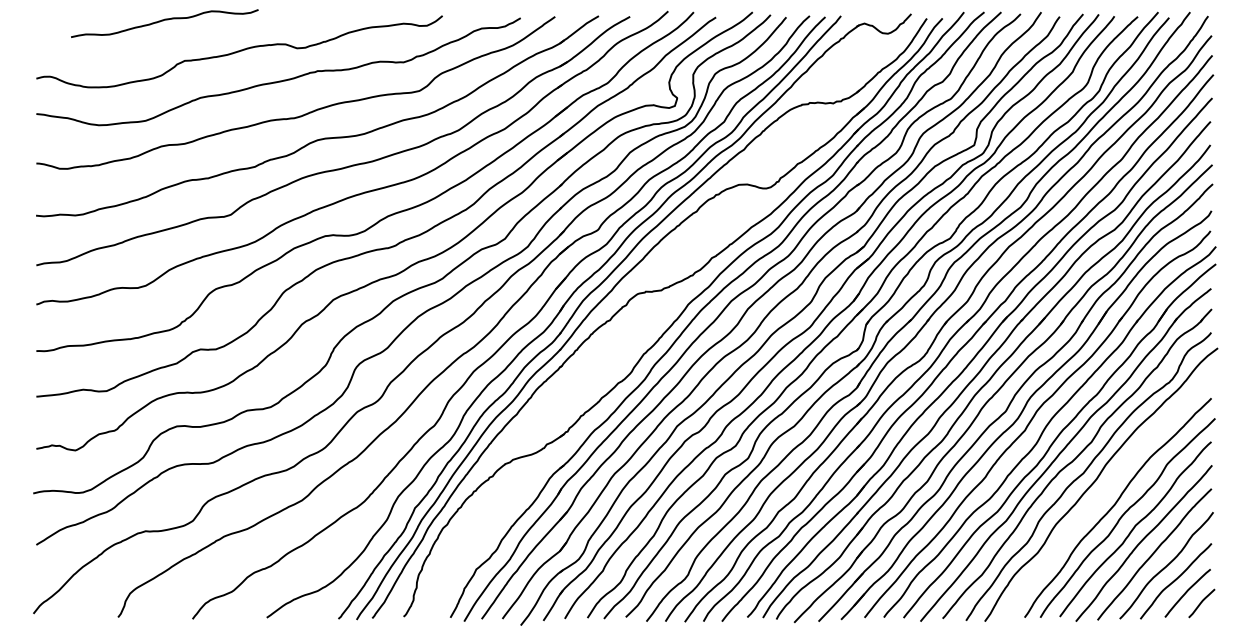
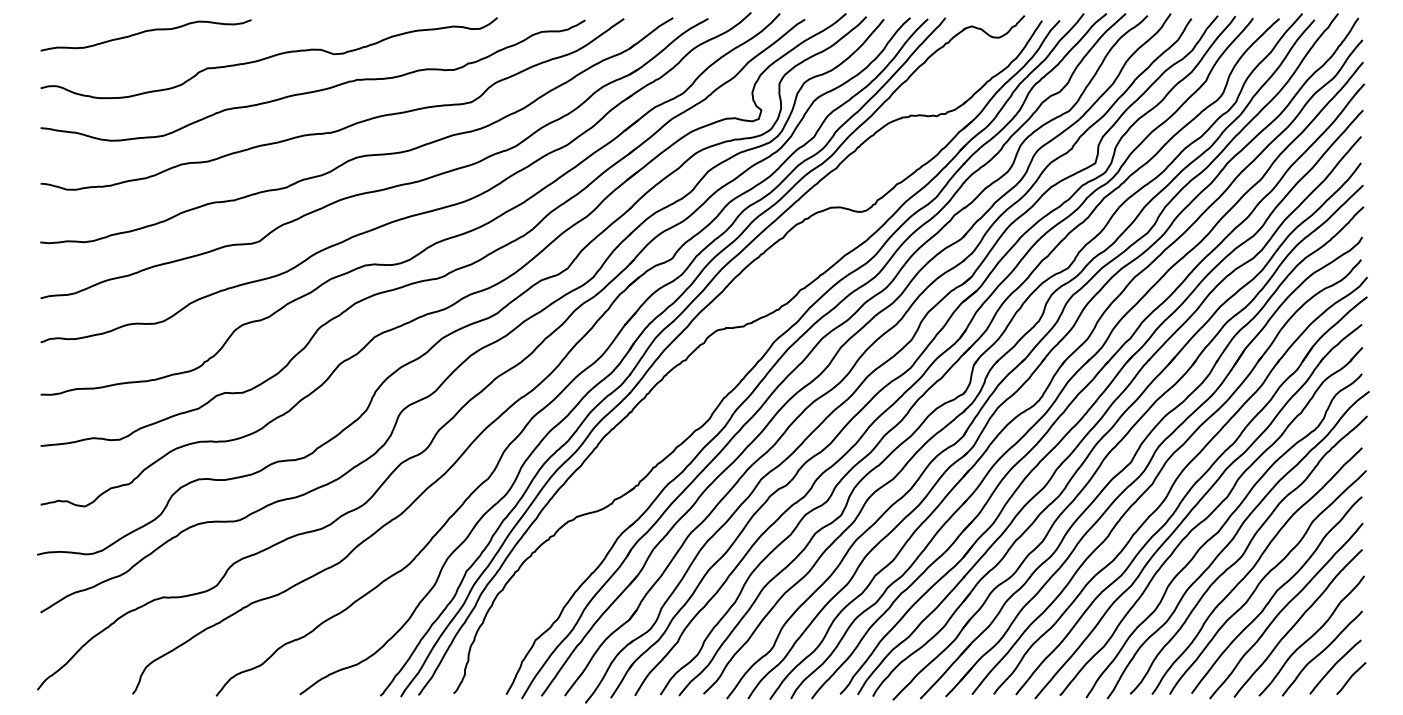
curve: (164, 21) -> (145, 32), moved
curve: (1108, 490) -> (1246, 551), added

